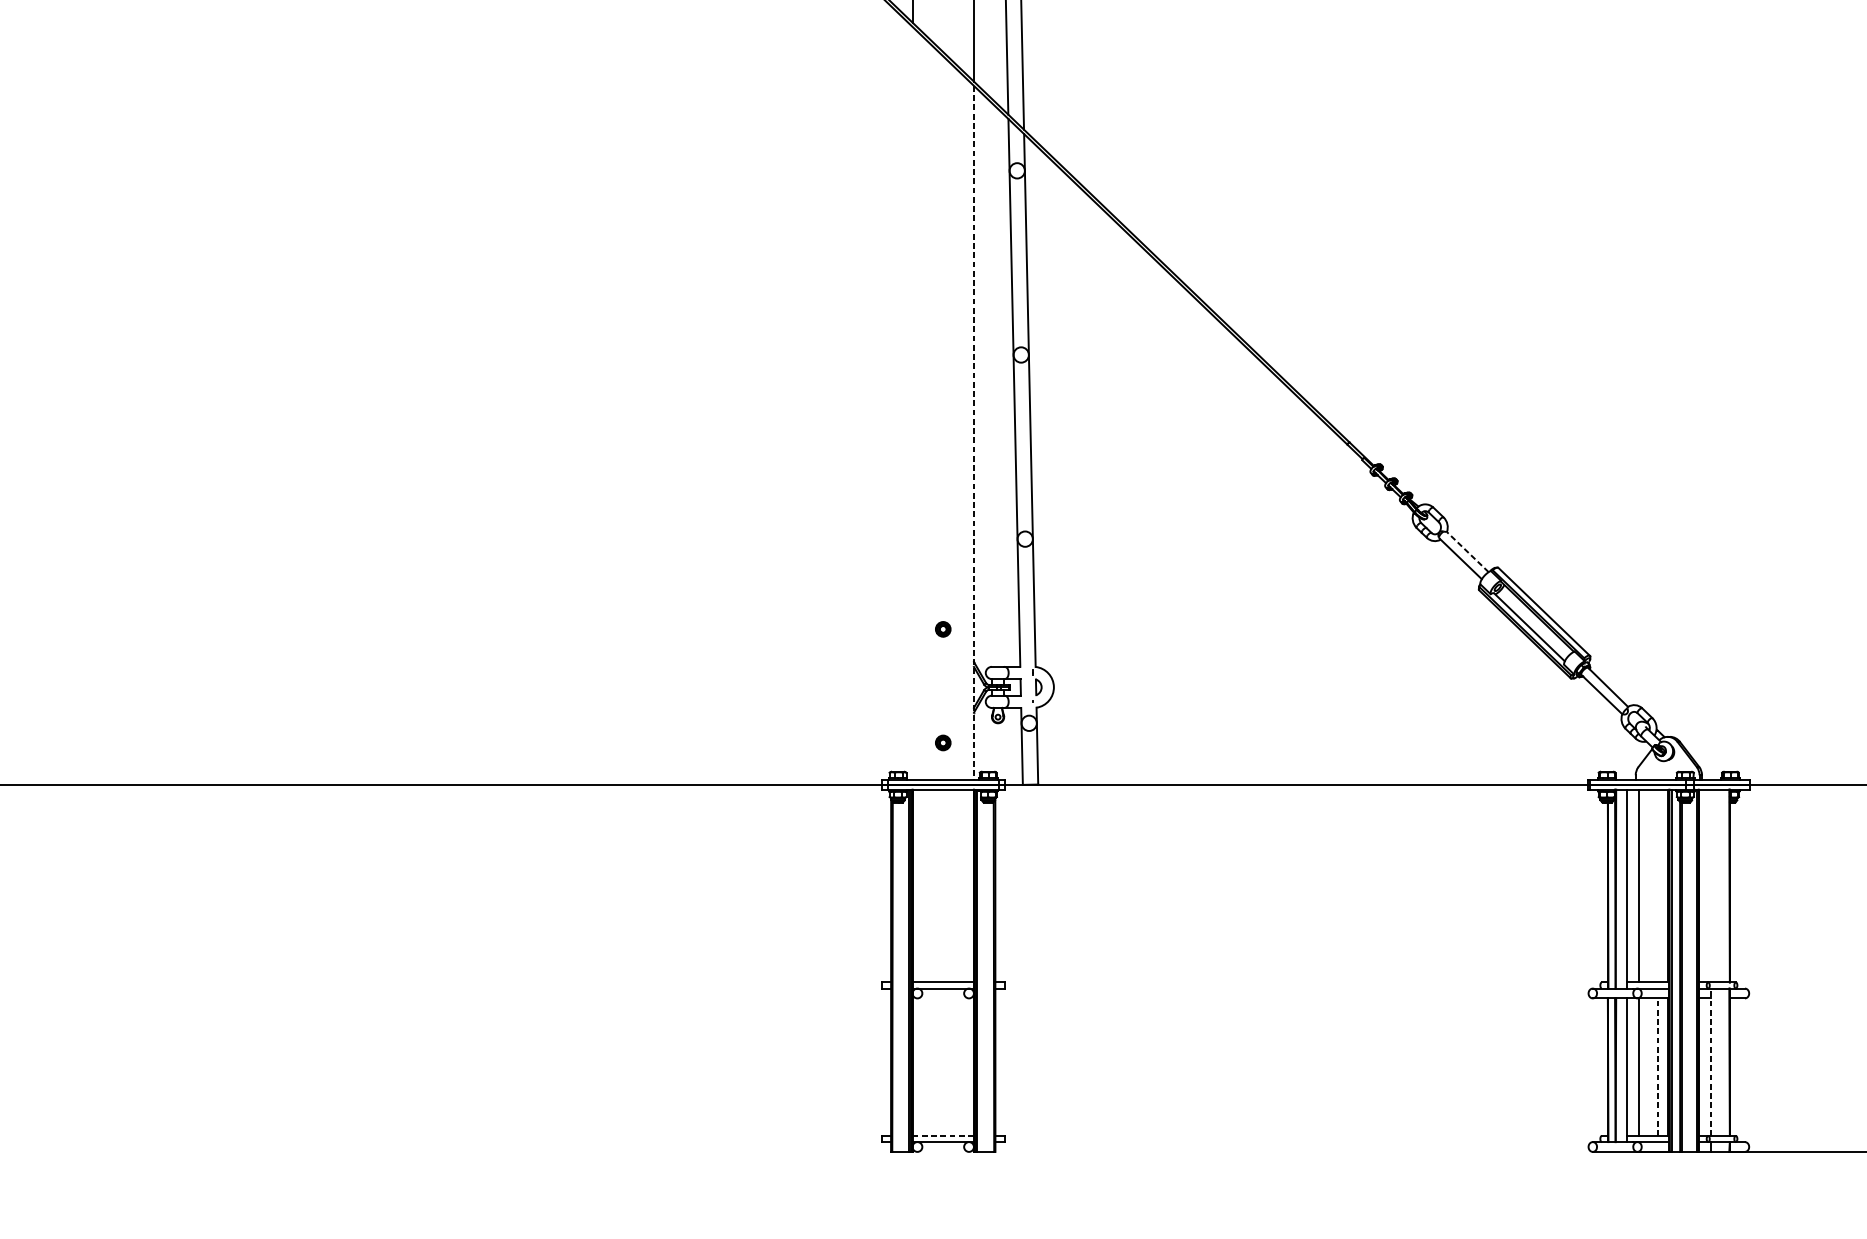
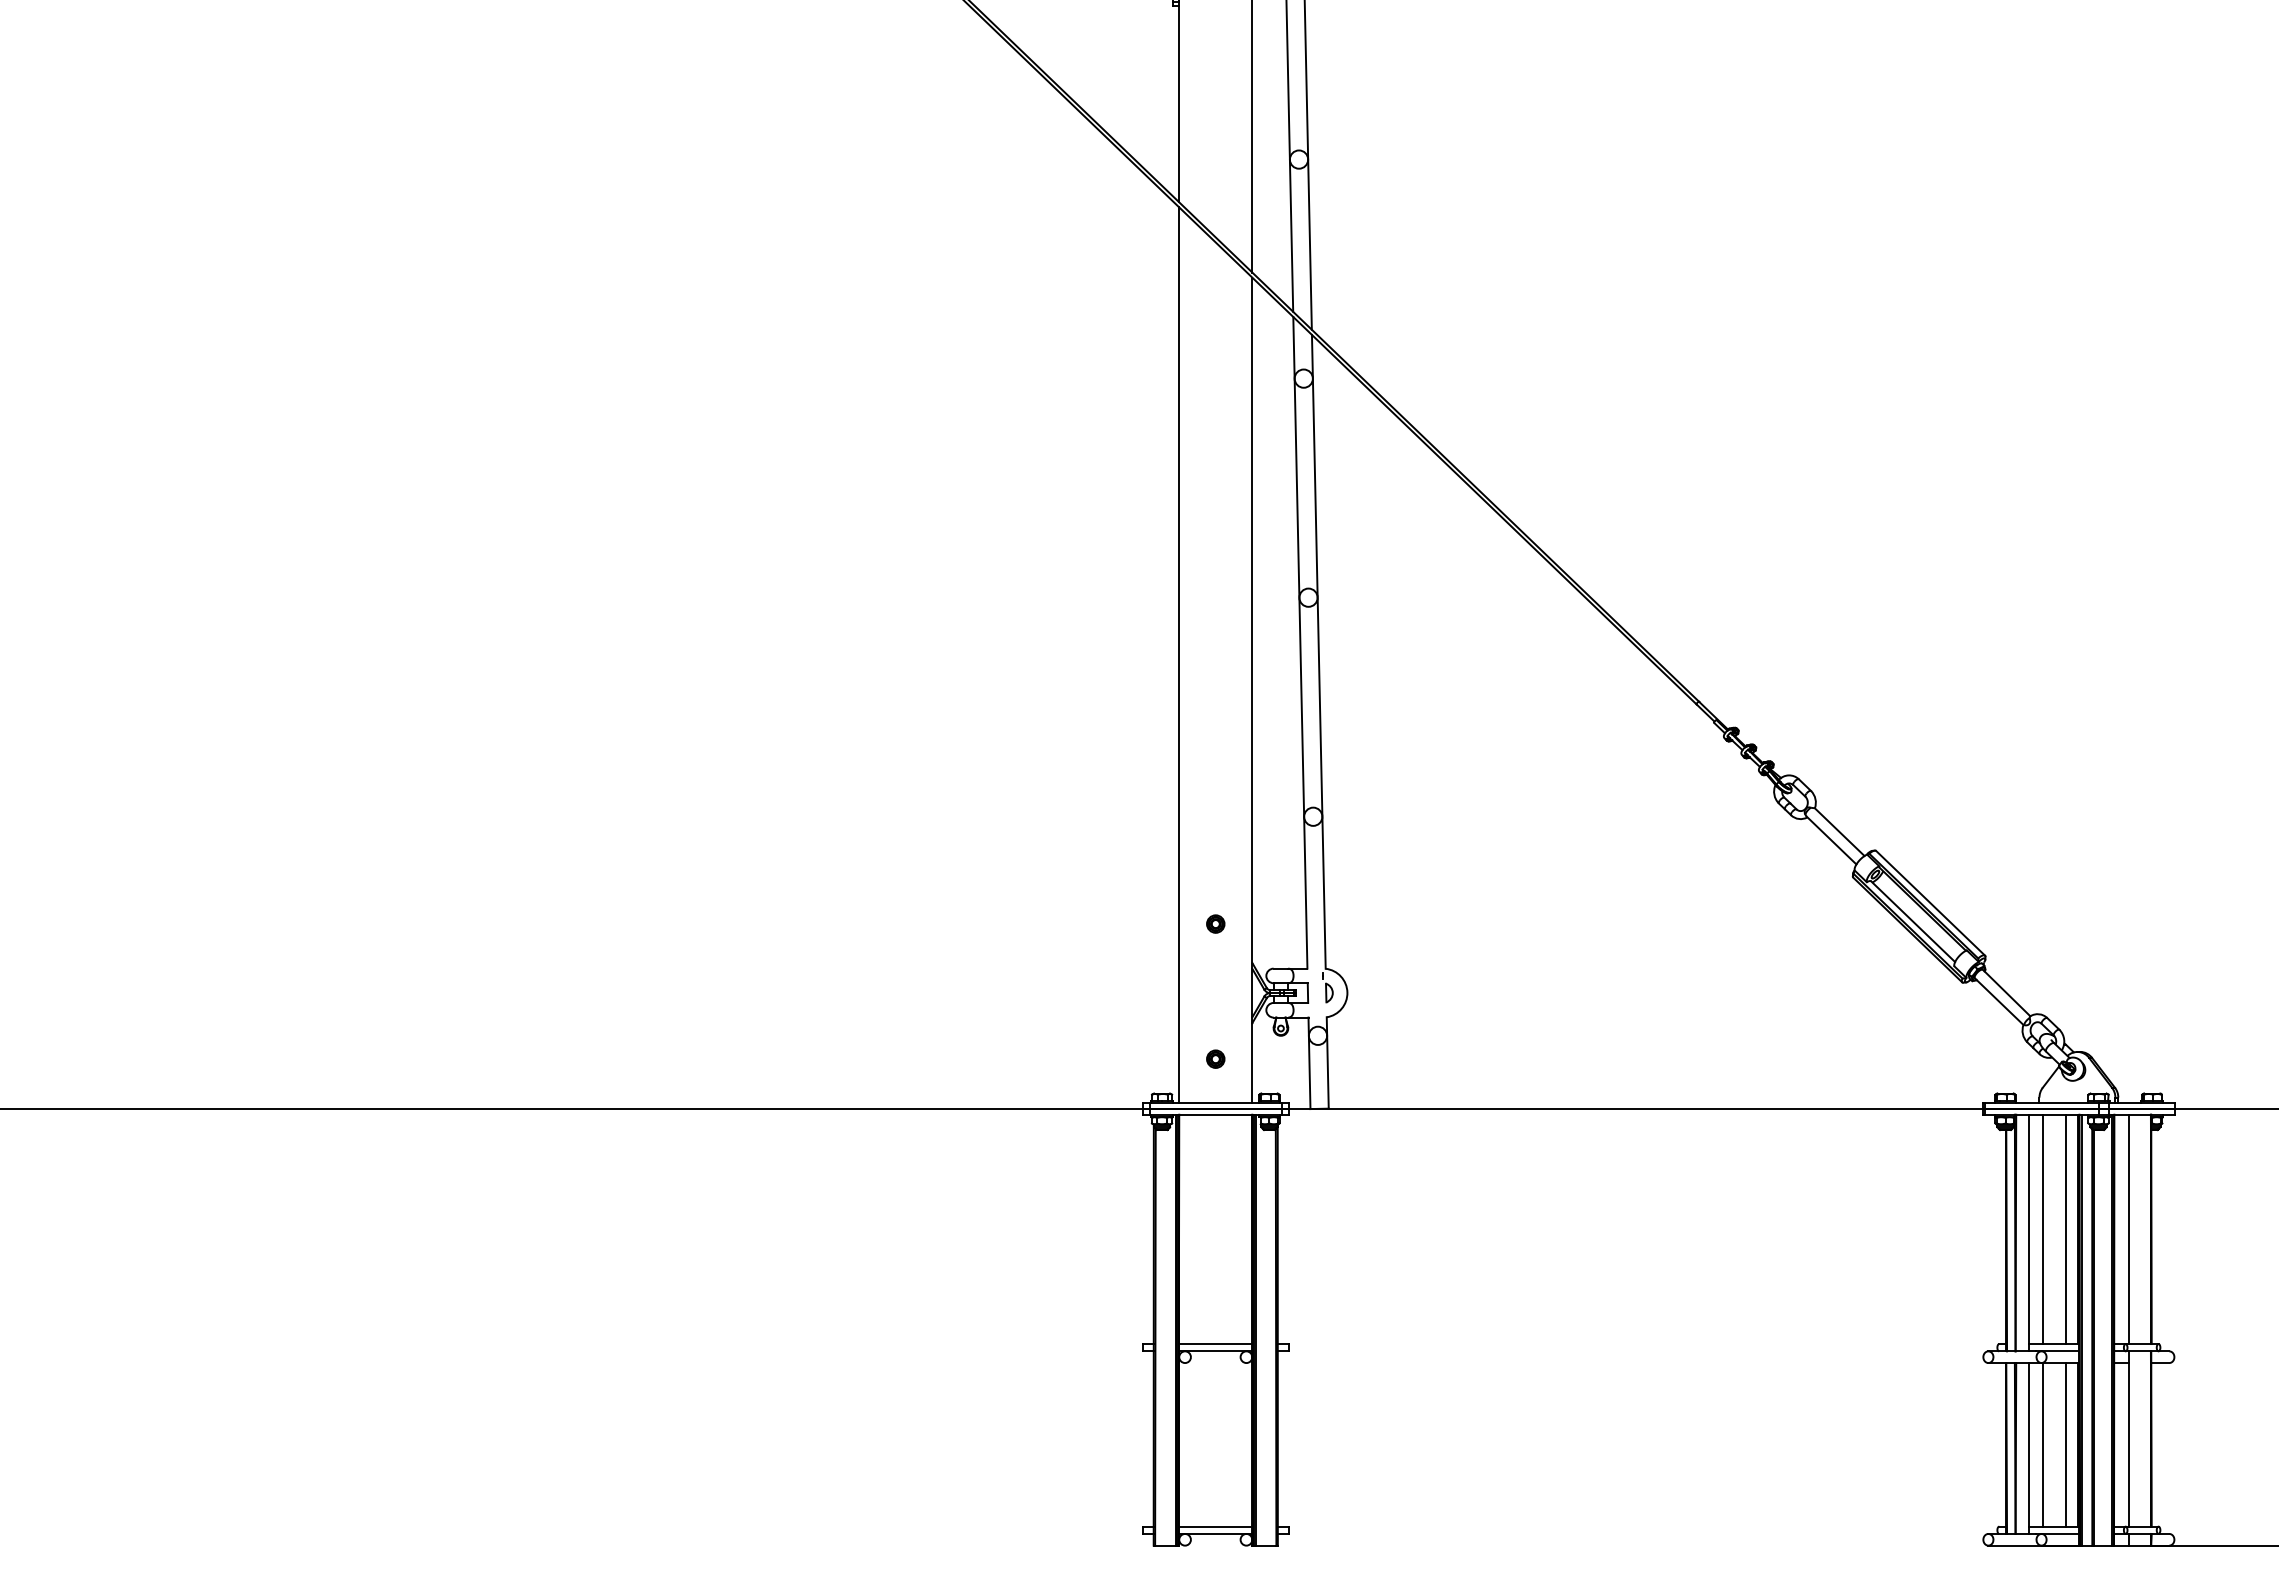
line: (912, 403) -> (1179, 655), added
line: (974, 433) -> (1252, 690), dashed -> solid
line: (1467, 551) -> (1839, 831), dashed -> solid
line: (1657, 886) -> (2065, 1229), added
line: (1710, 886) -> (2128, 1229), added
line: (1710, 1062) -> (2128, 1439), dashed -> solid
line: (1657, 1066) -> (2065, 1444), dashed -> solid
line: (943, 1135) -> (1215, 1526), dashed -> solid

